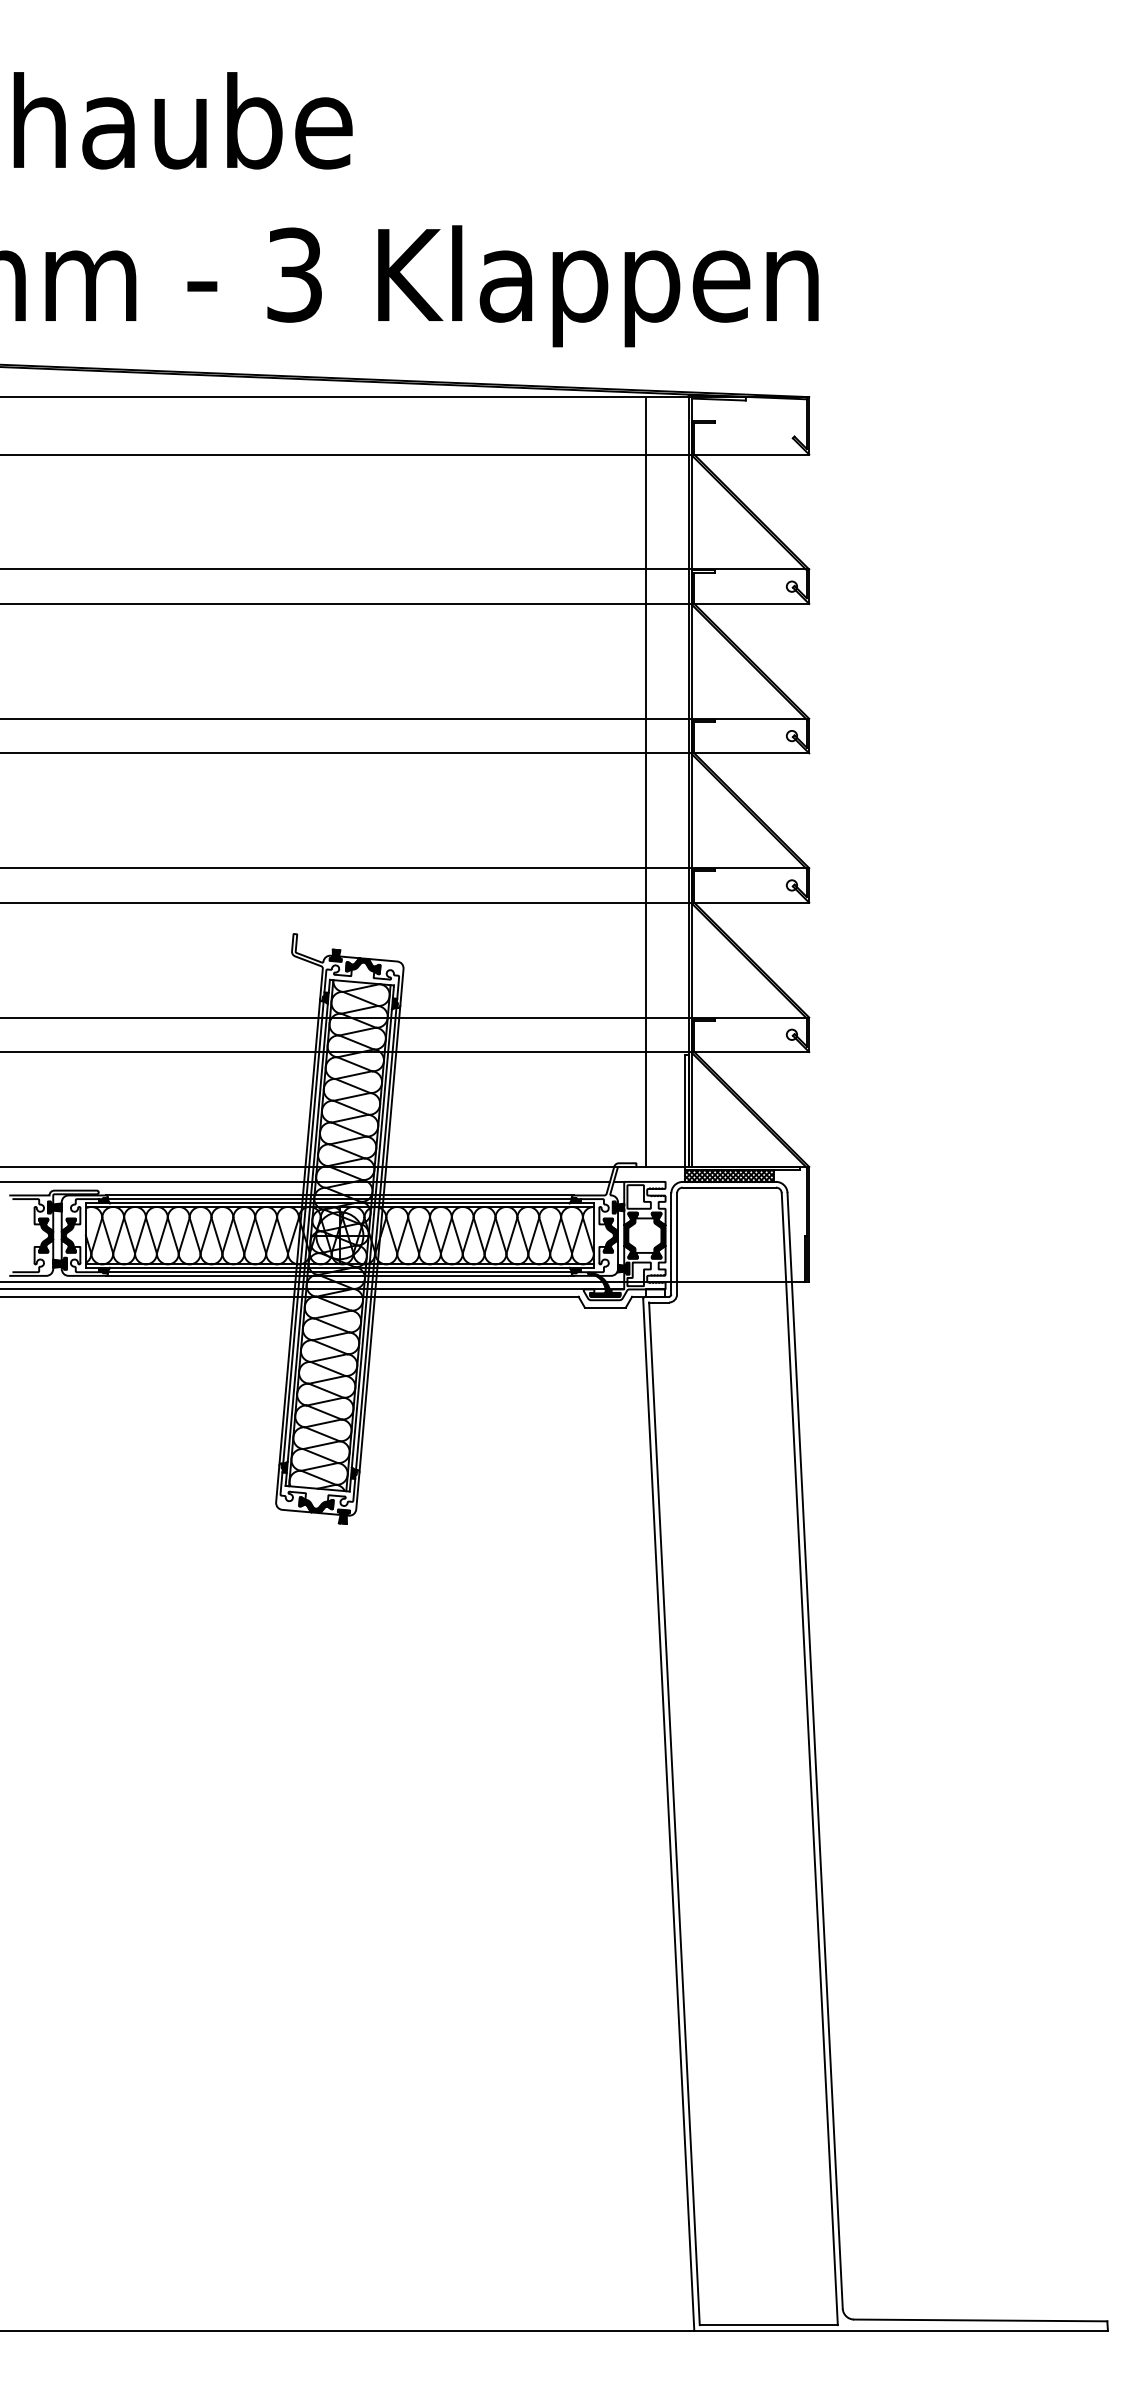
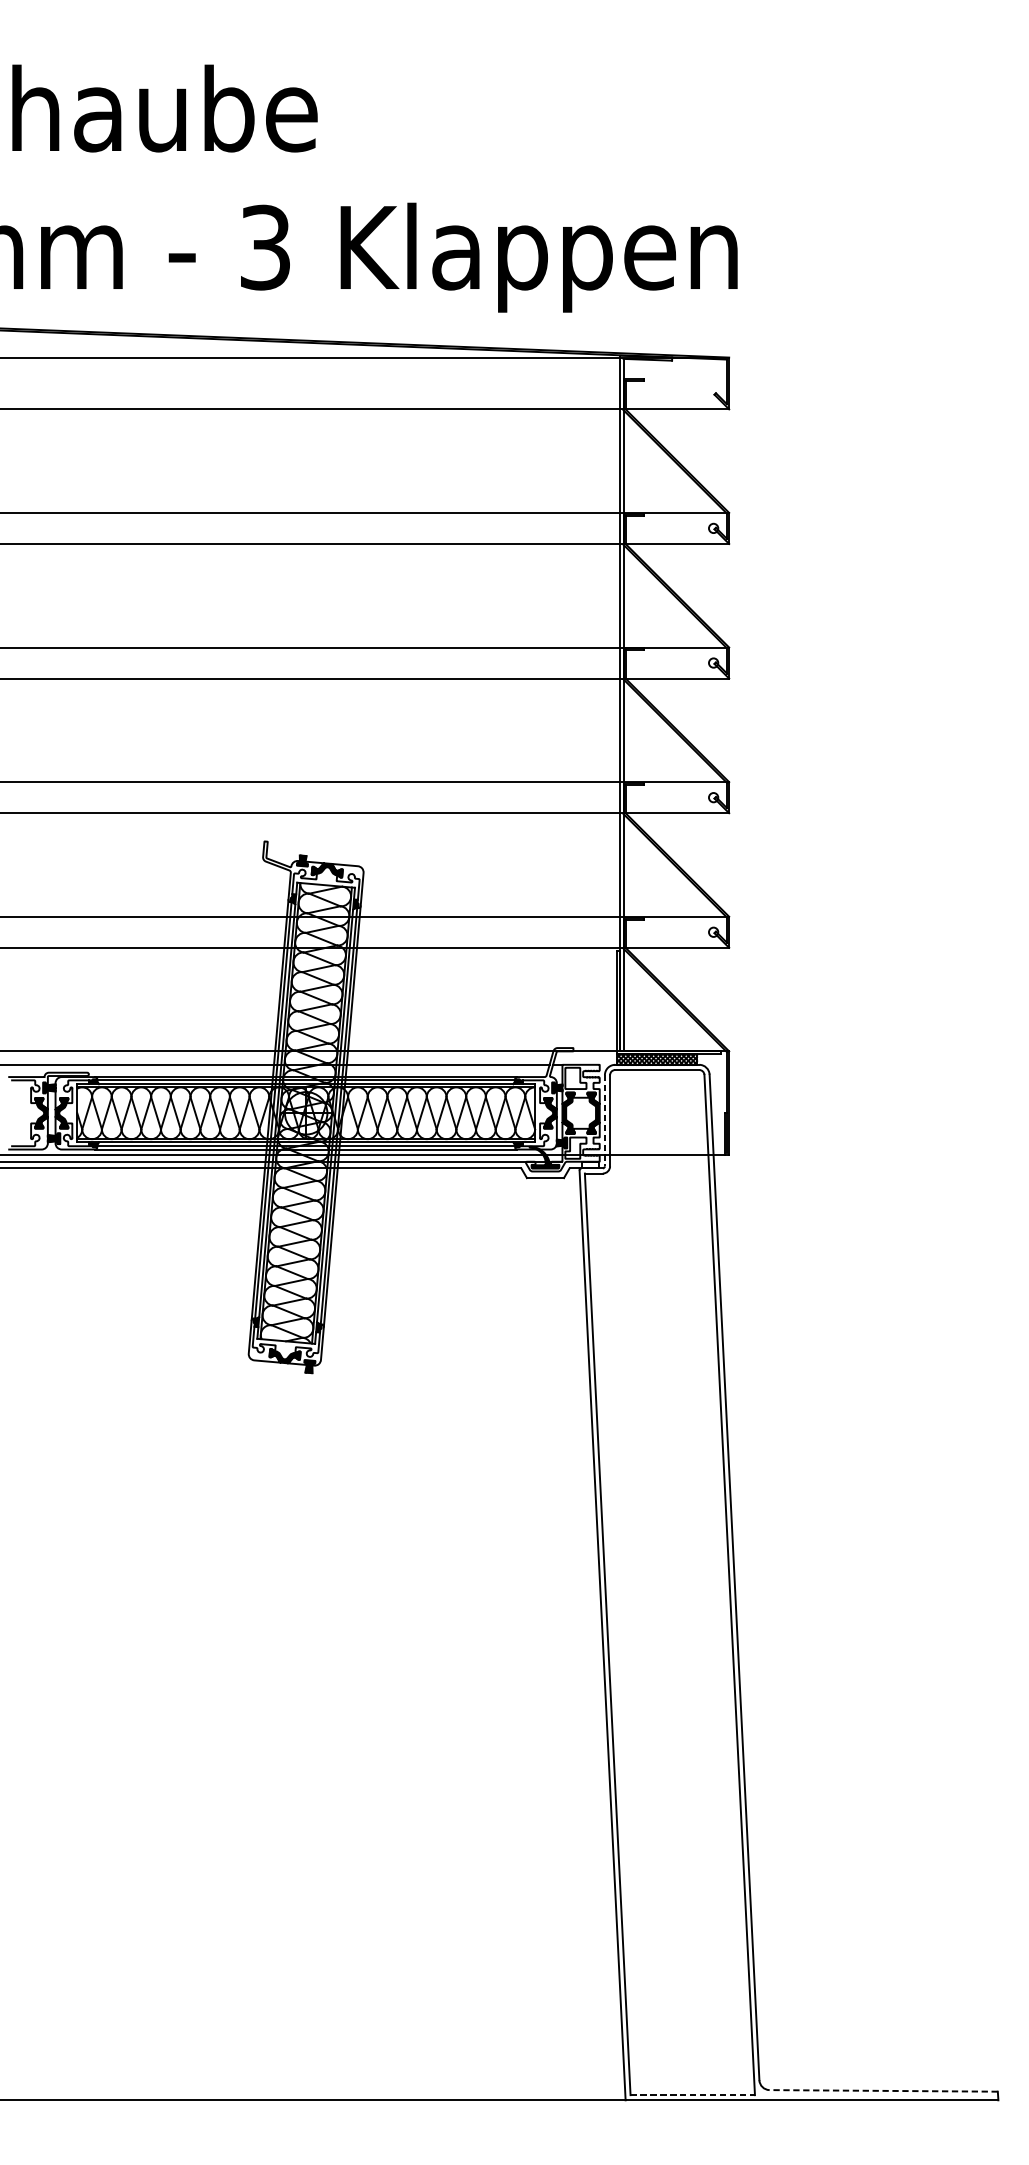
line: (646, 782) -> (582, 704), removed
line: (671, 1243) -> (605, 1120), solid -> dashed
line: (980, 2320) -> (883, 2090), solid -> dashed
line: (769, 2325) -> (693, 2095), solid -> dashed

